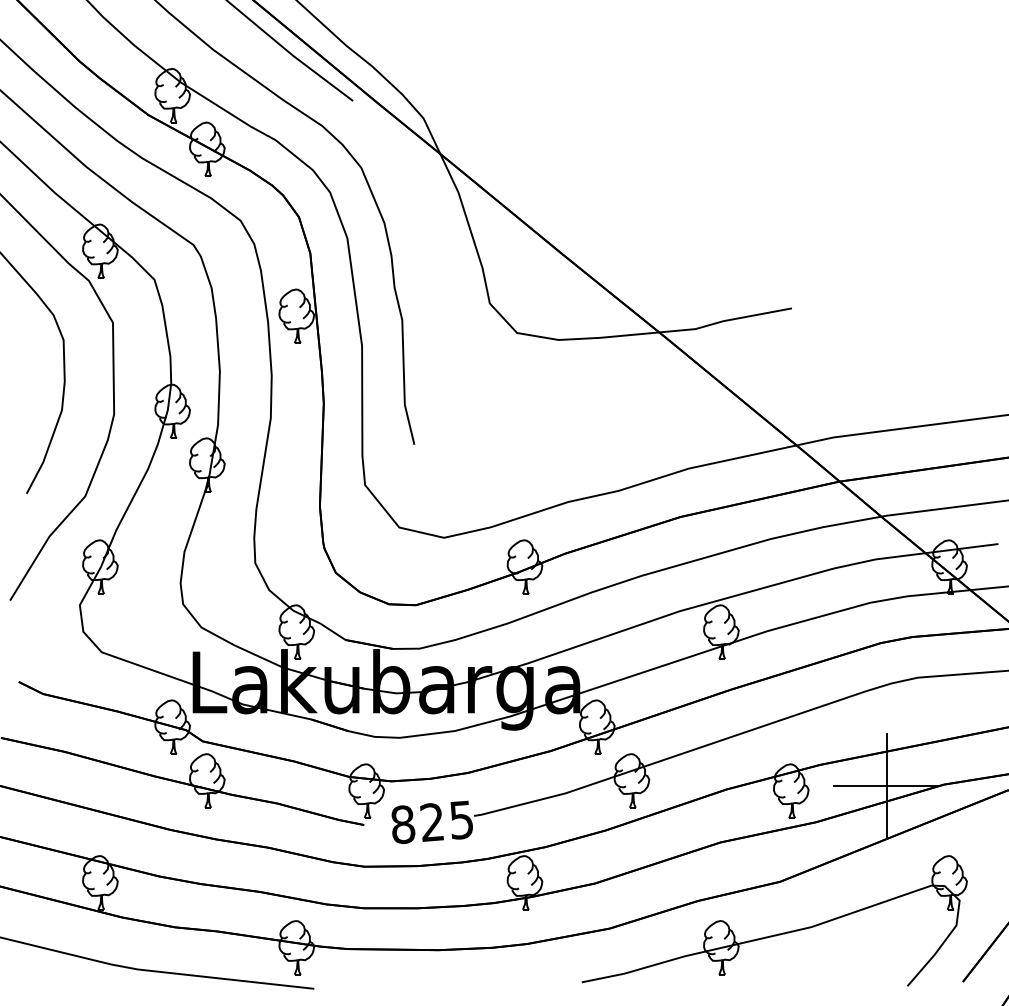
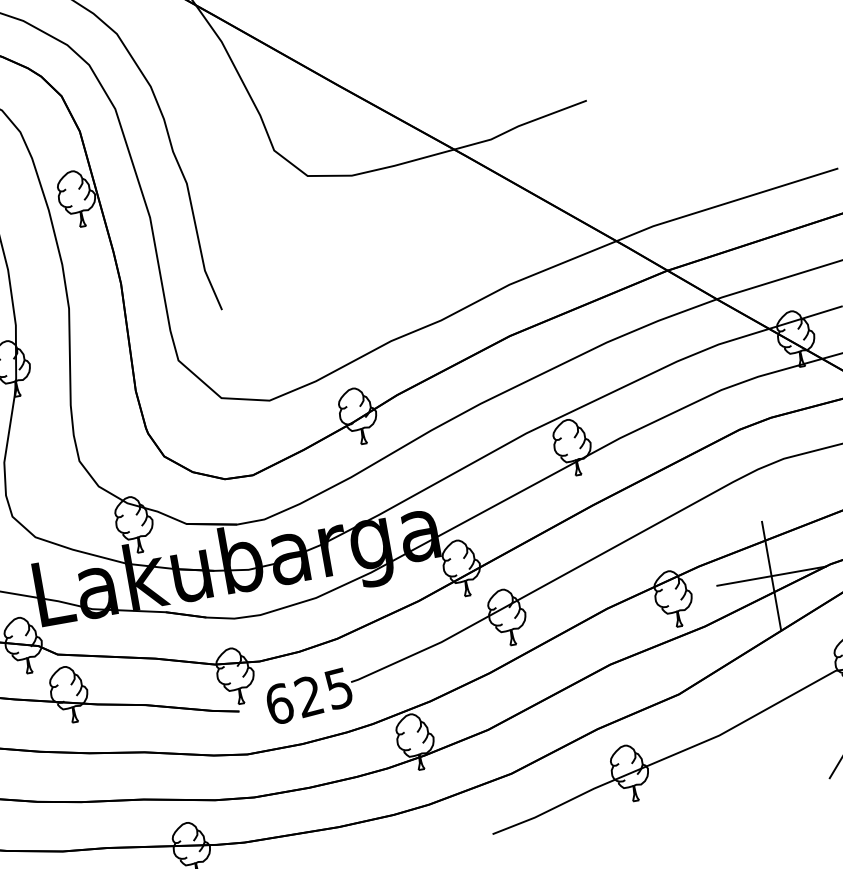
text: (403, 824) -> (279, 703), 825 -> 625

